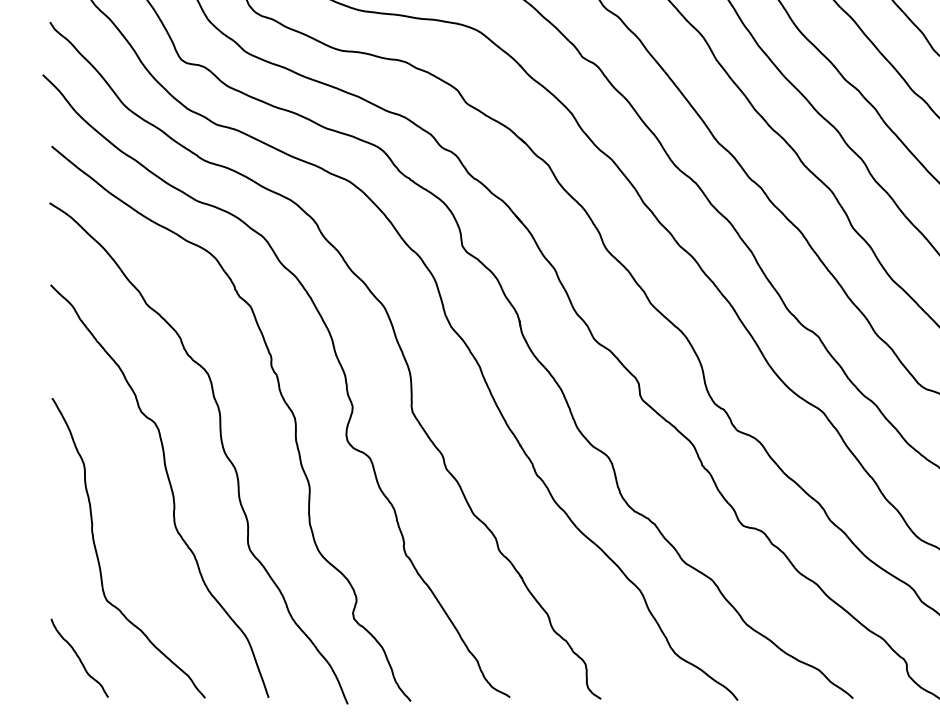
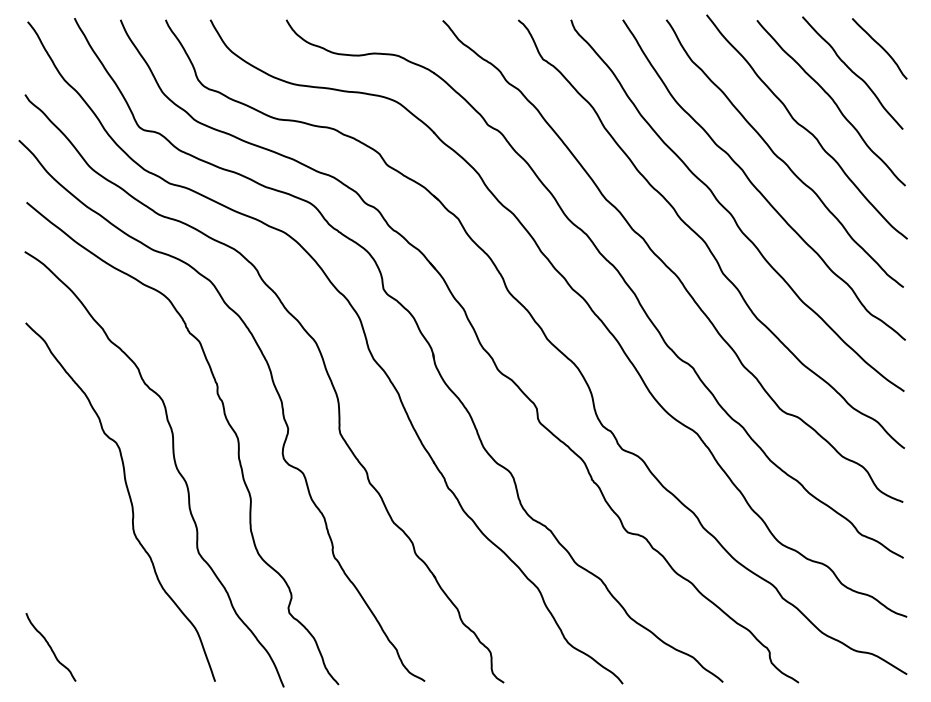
curve: (98, 555) -> (67, 558), removed

